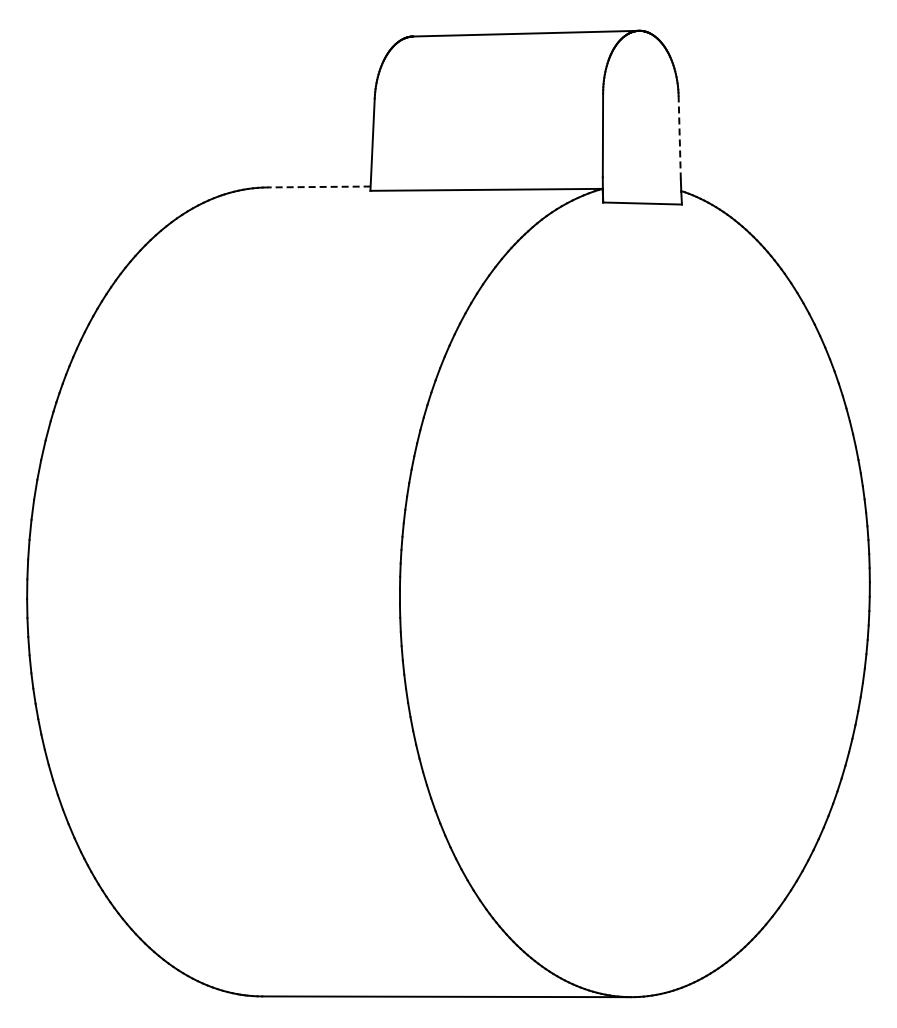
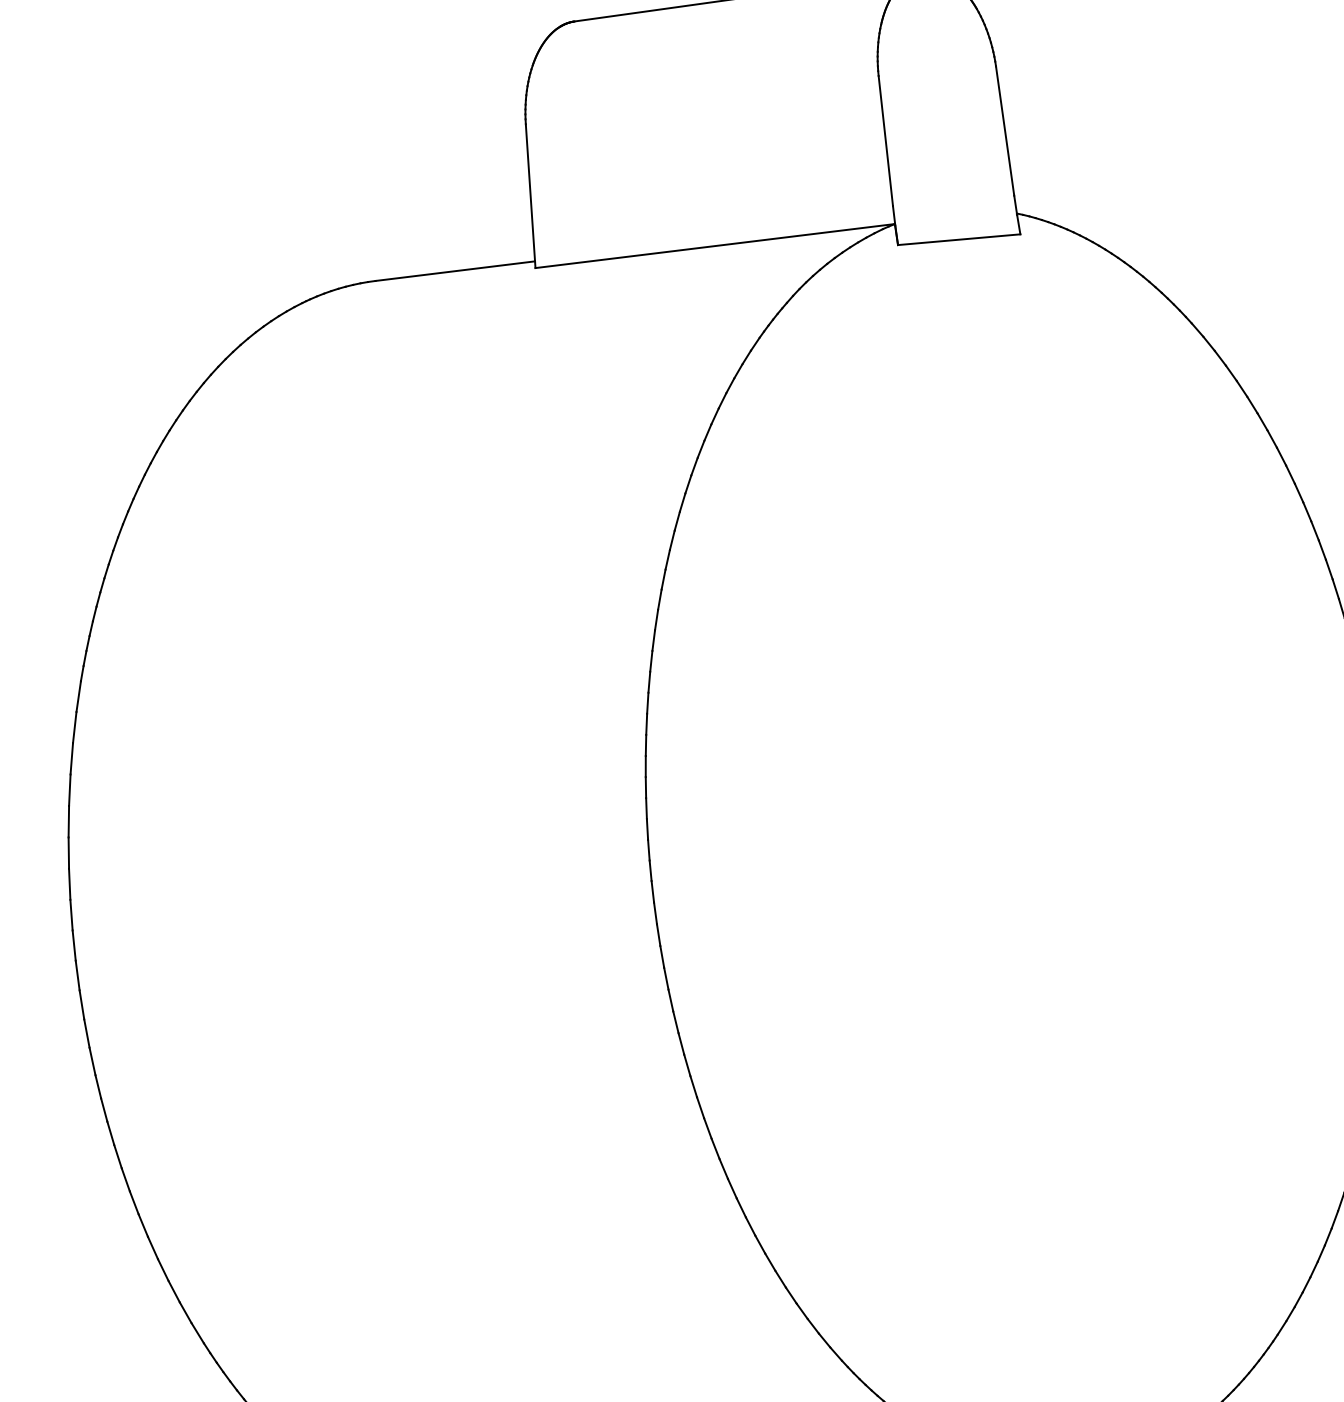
line: (679, 137) -> (1004, 130), dashed -> solid
line: (319, 186) -> (455, 270), dashed -> solid

